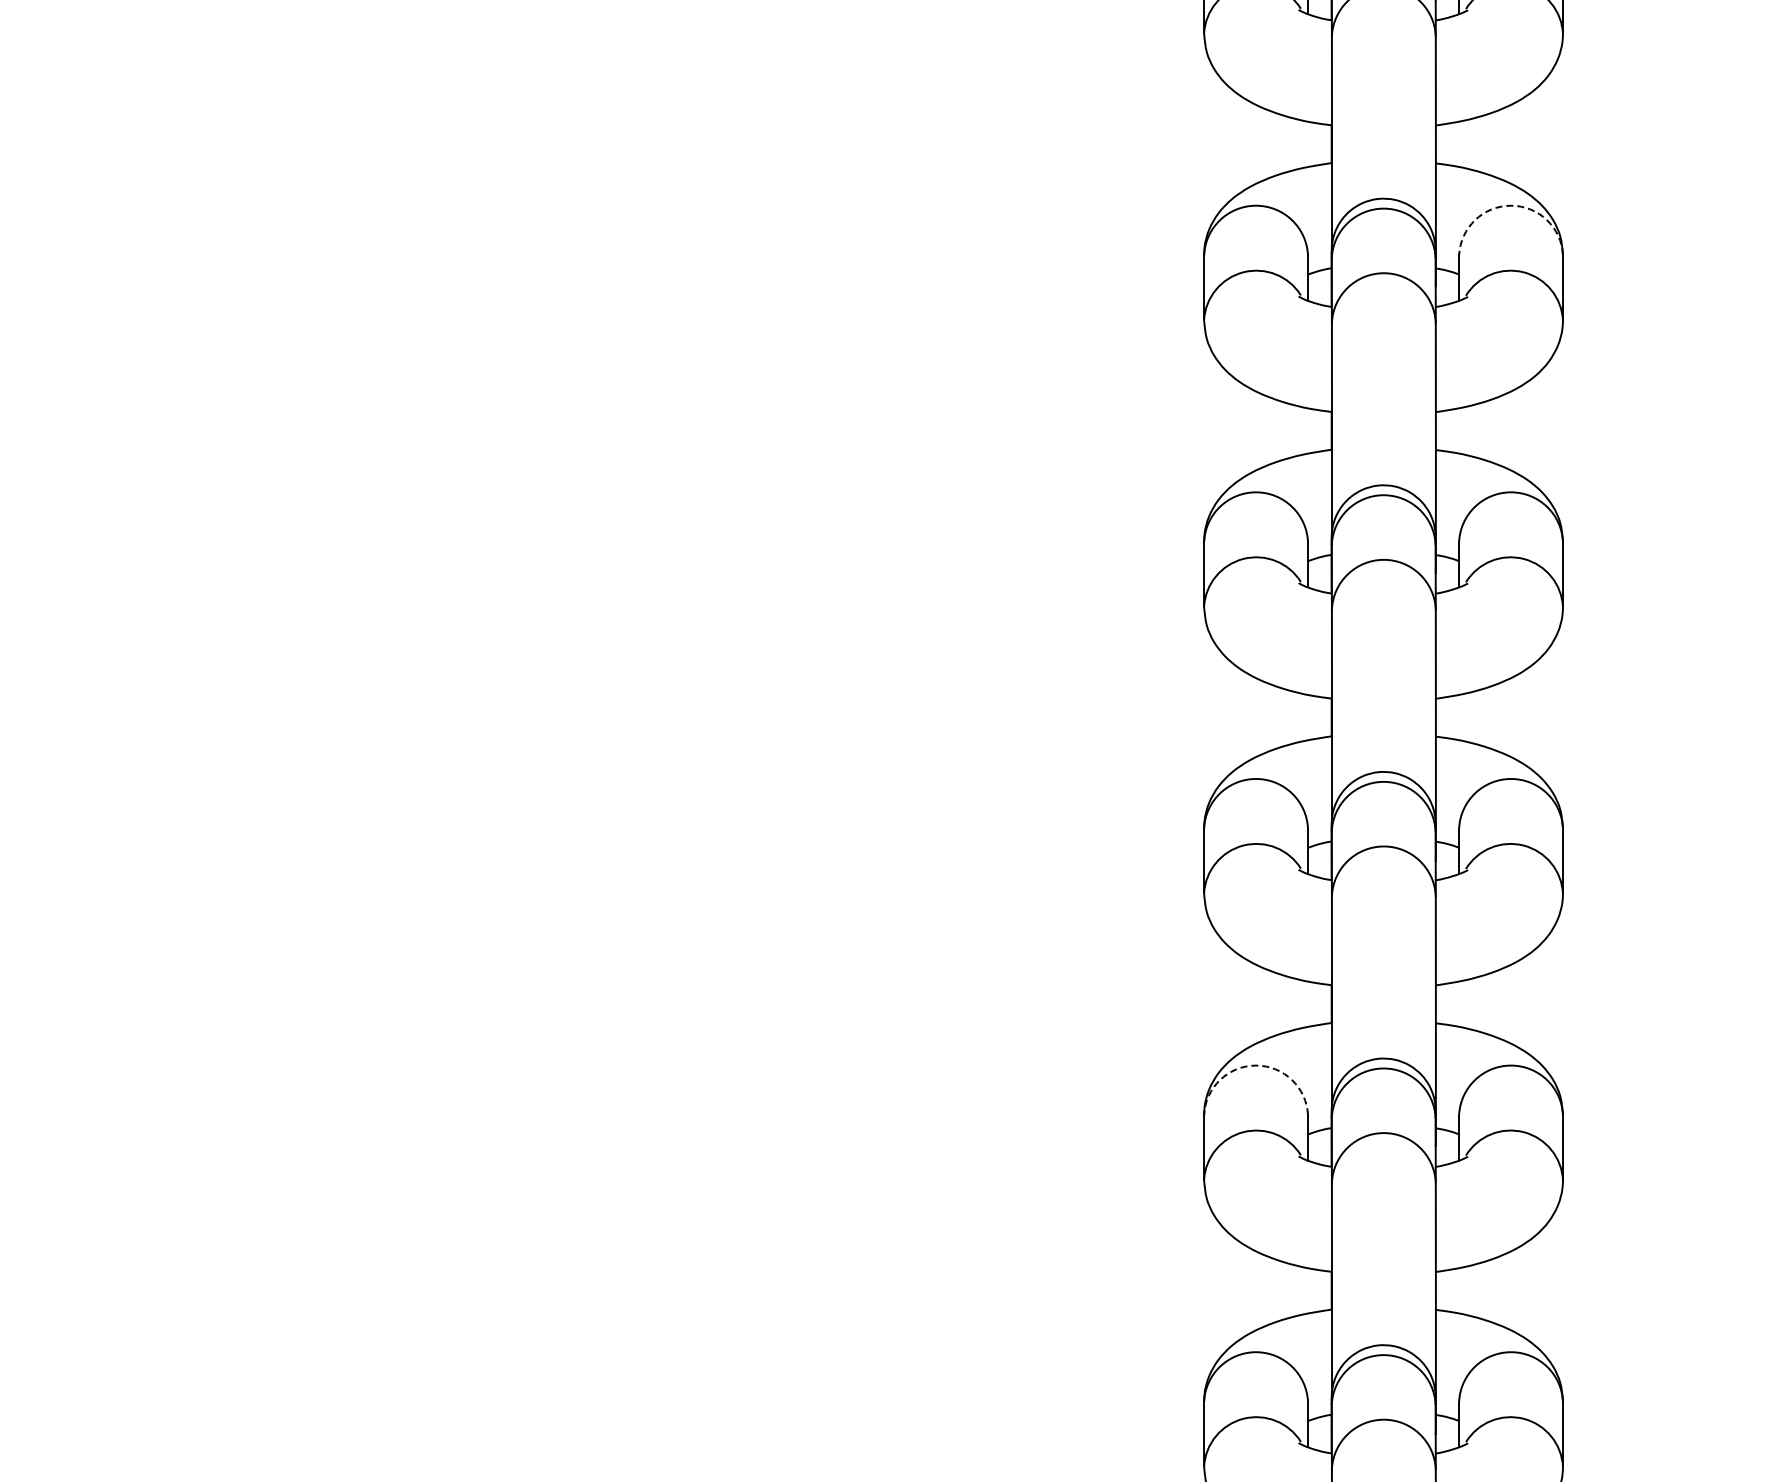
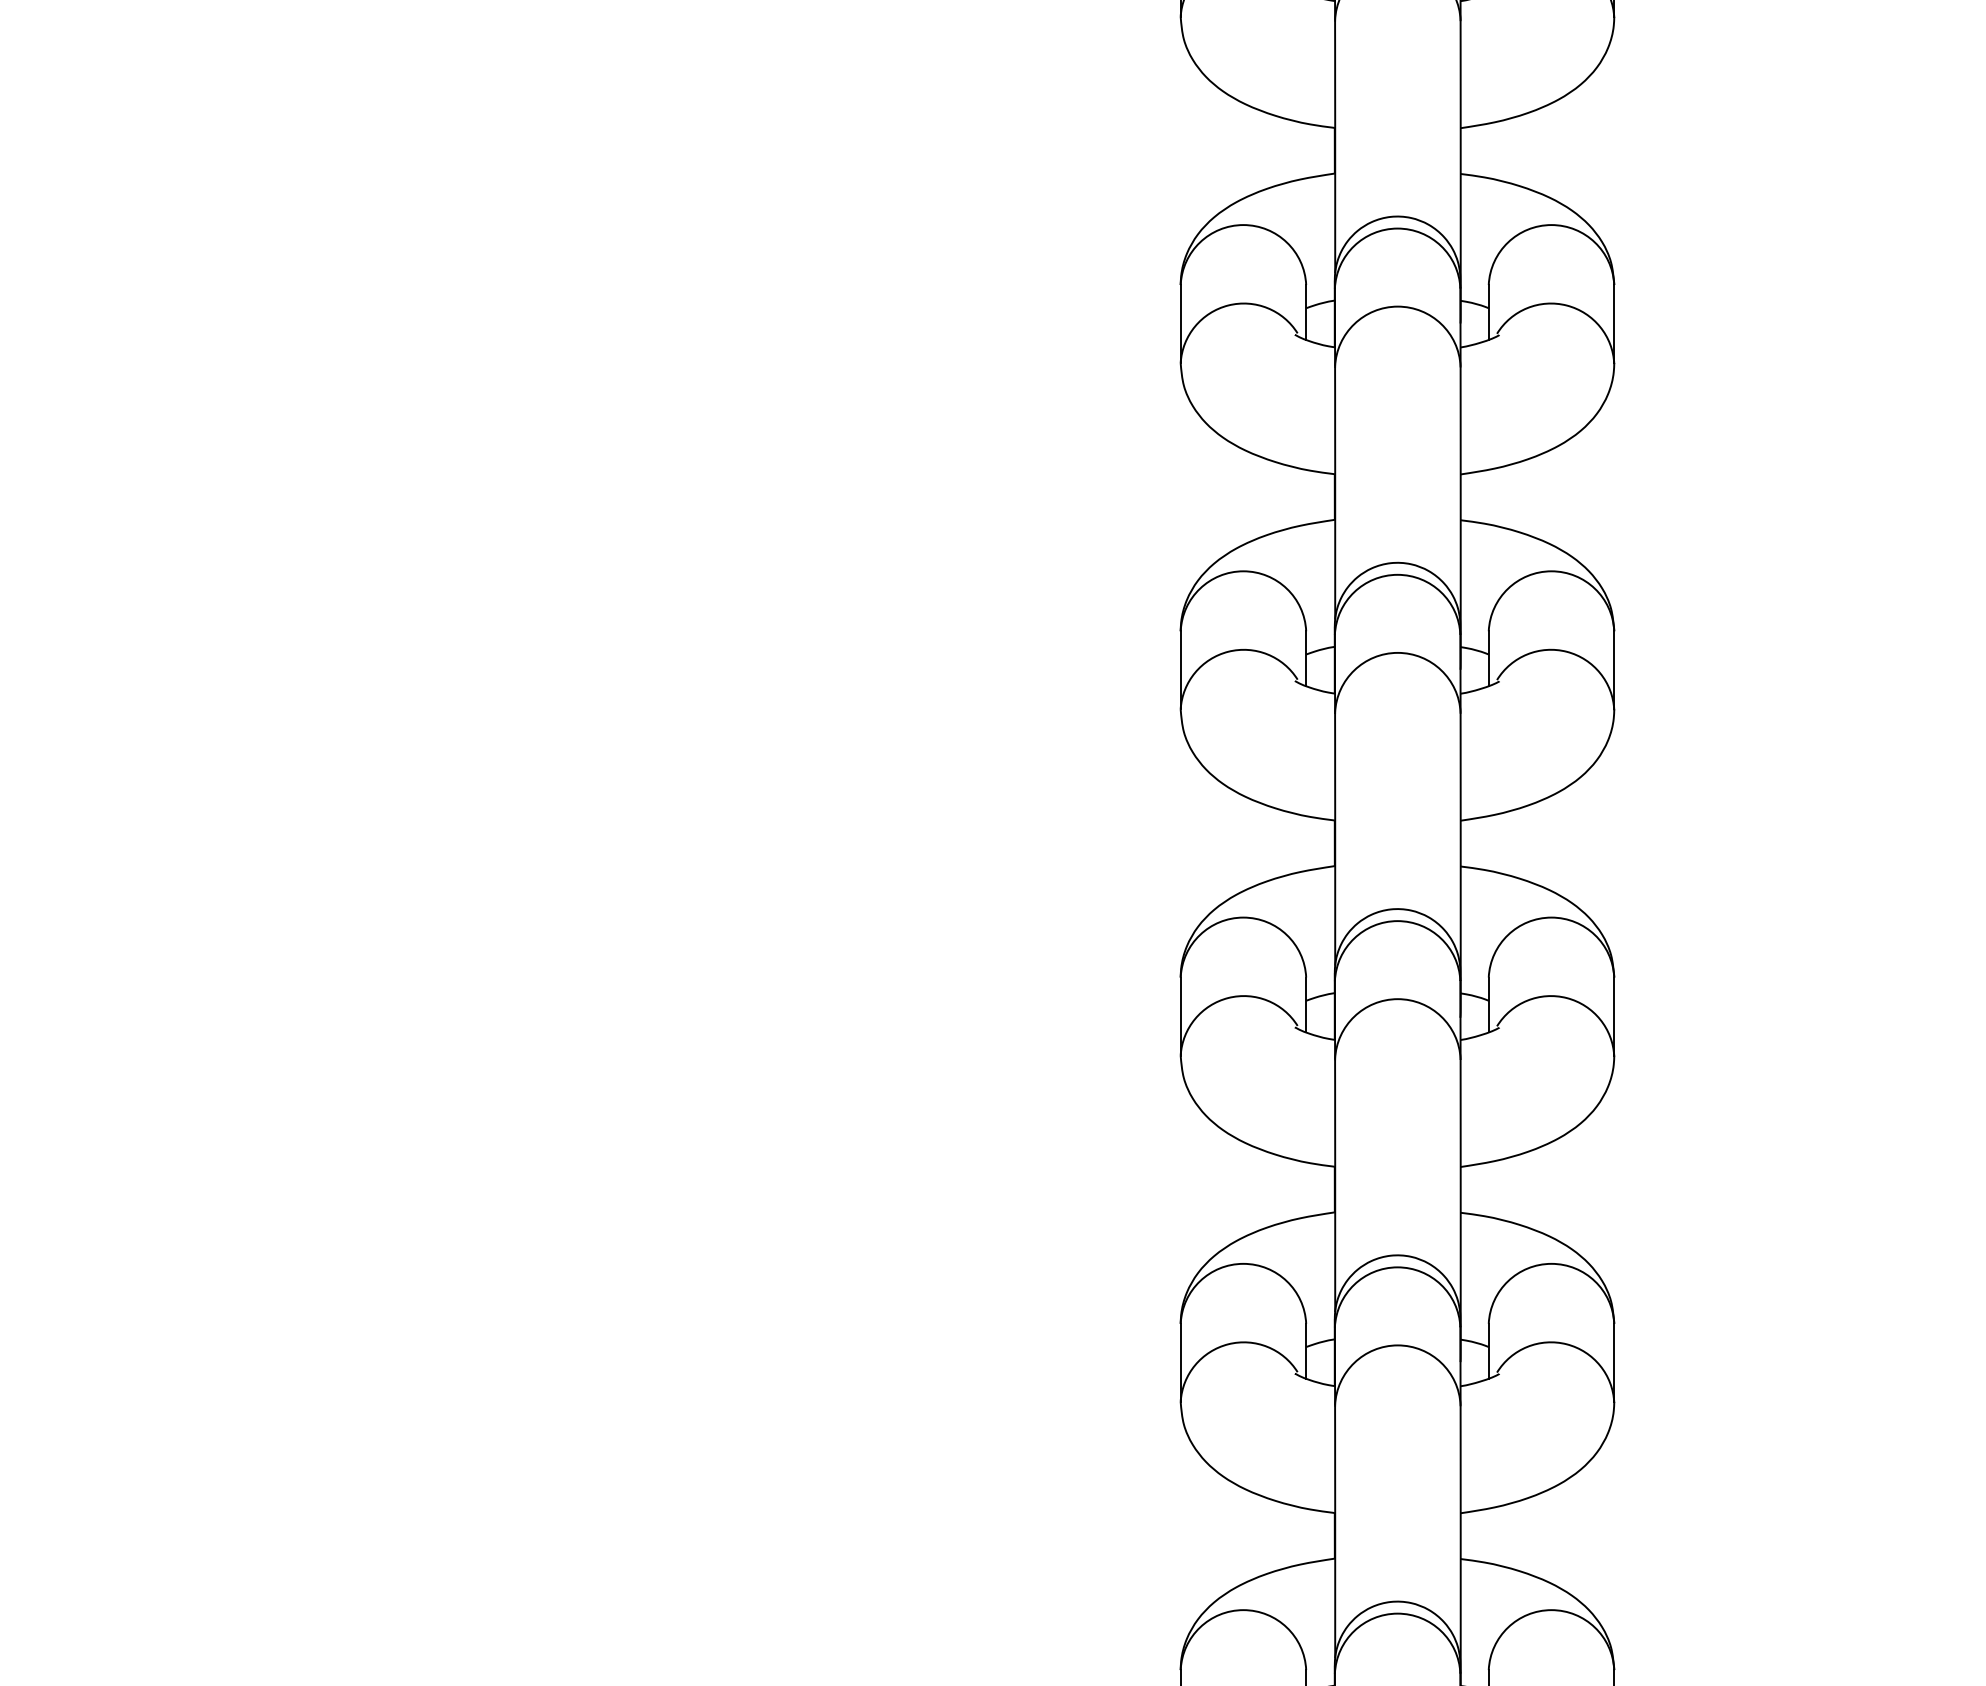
arc: (1511, 205) -> (1552, 224), dashed -> solid
arc: (1256, 1065) -> (1243, 1263), dashed -> solid

